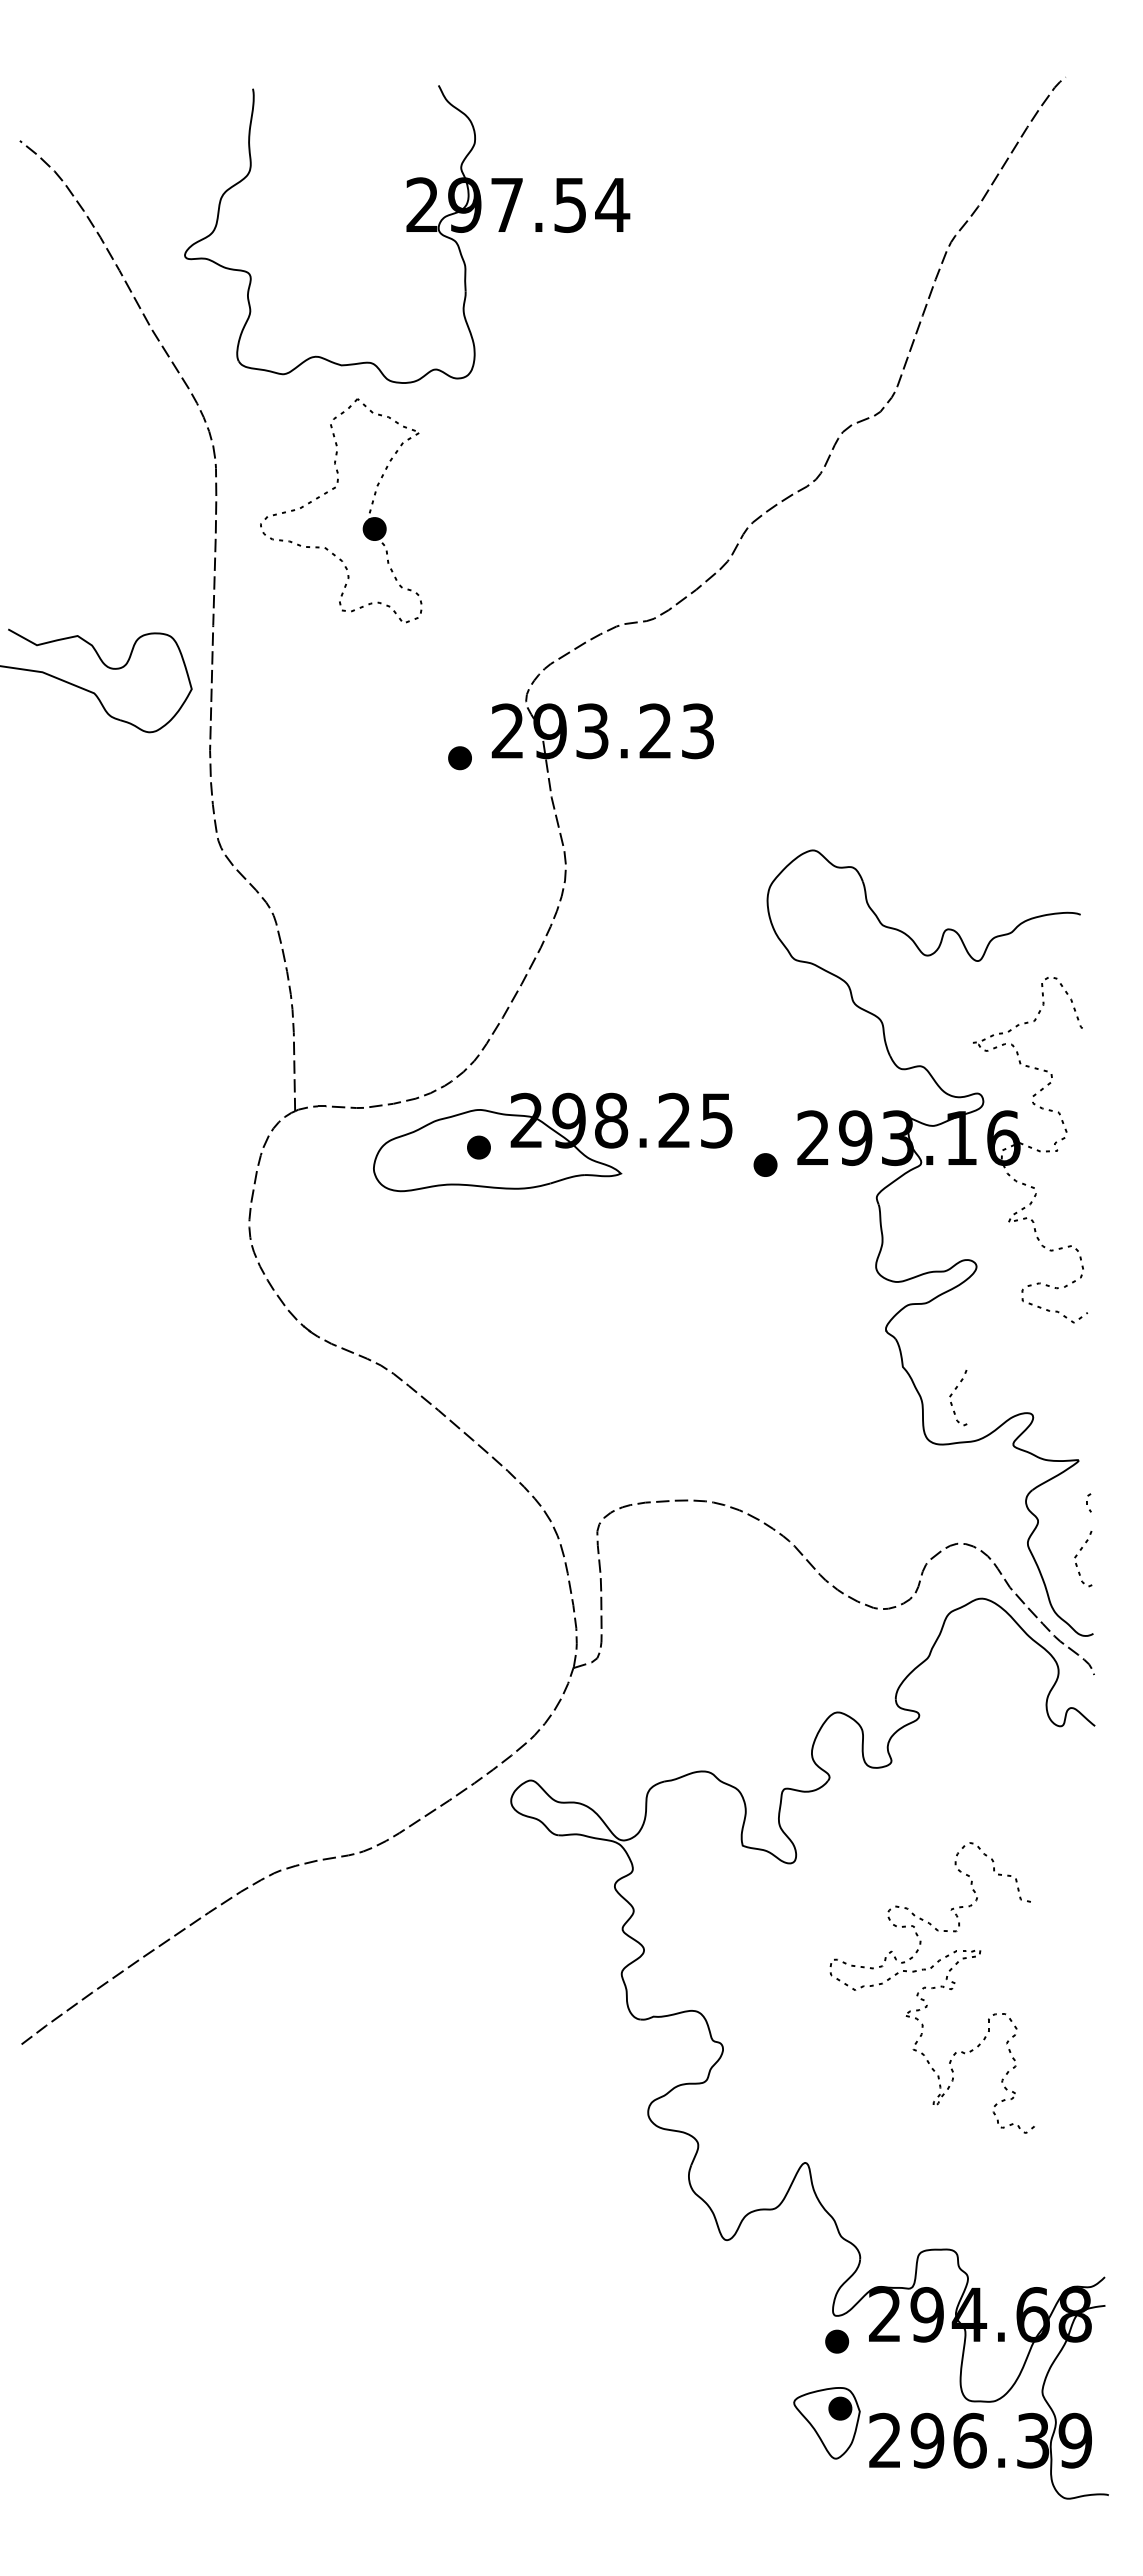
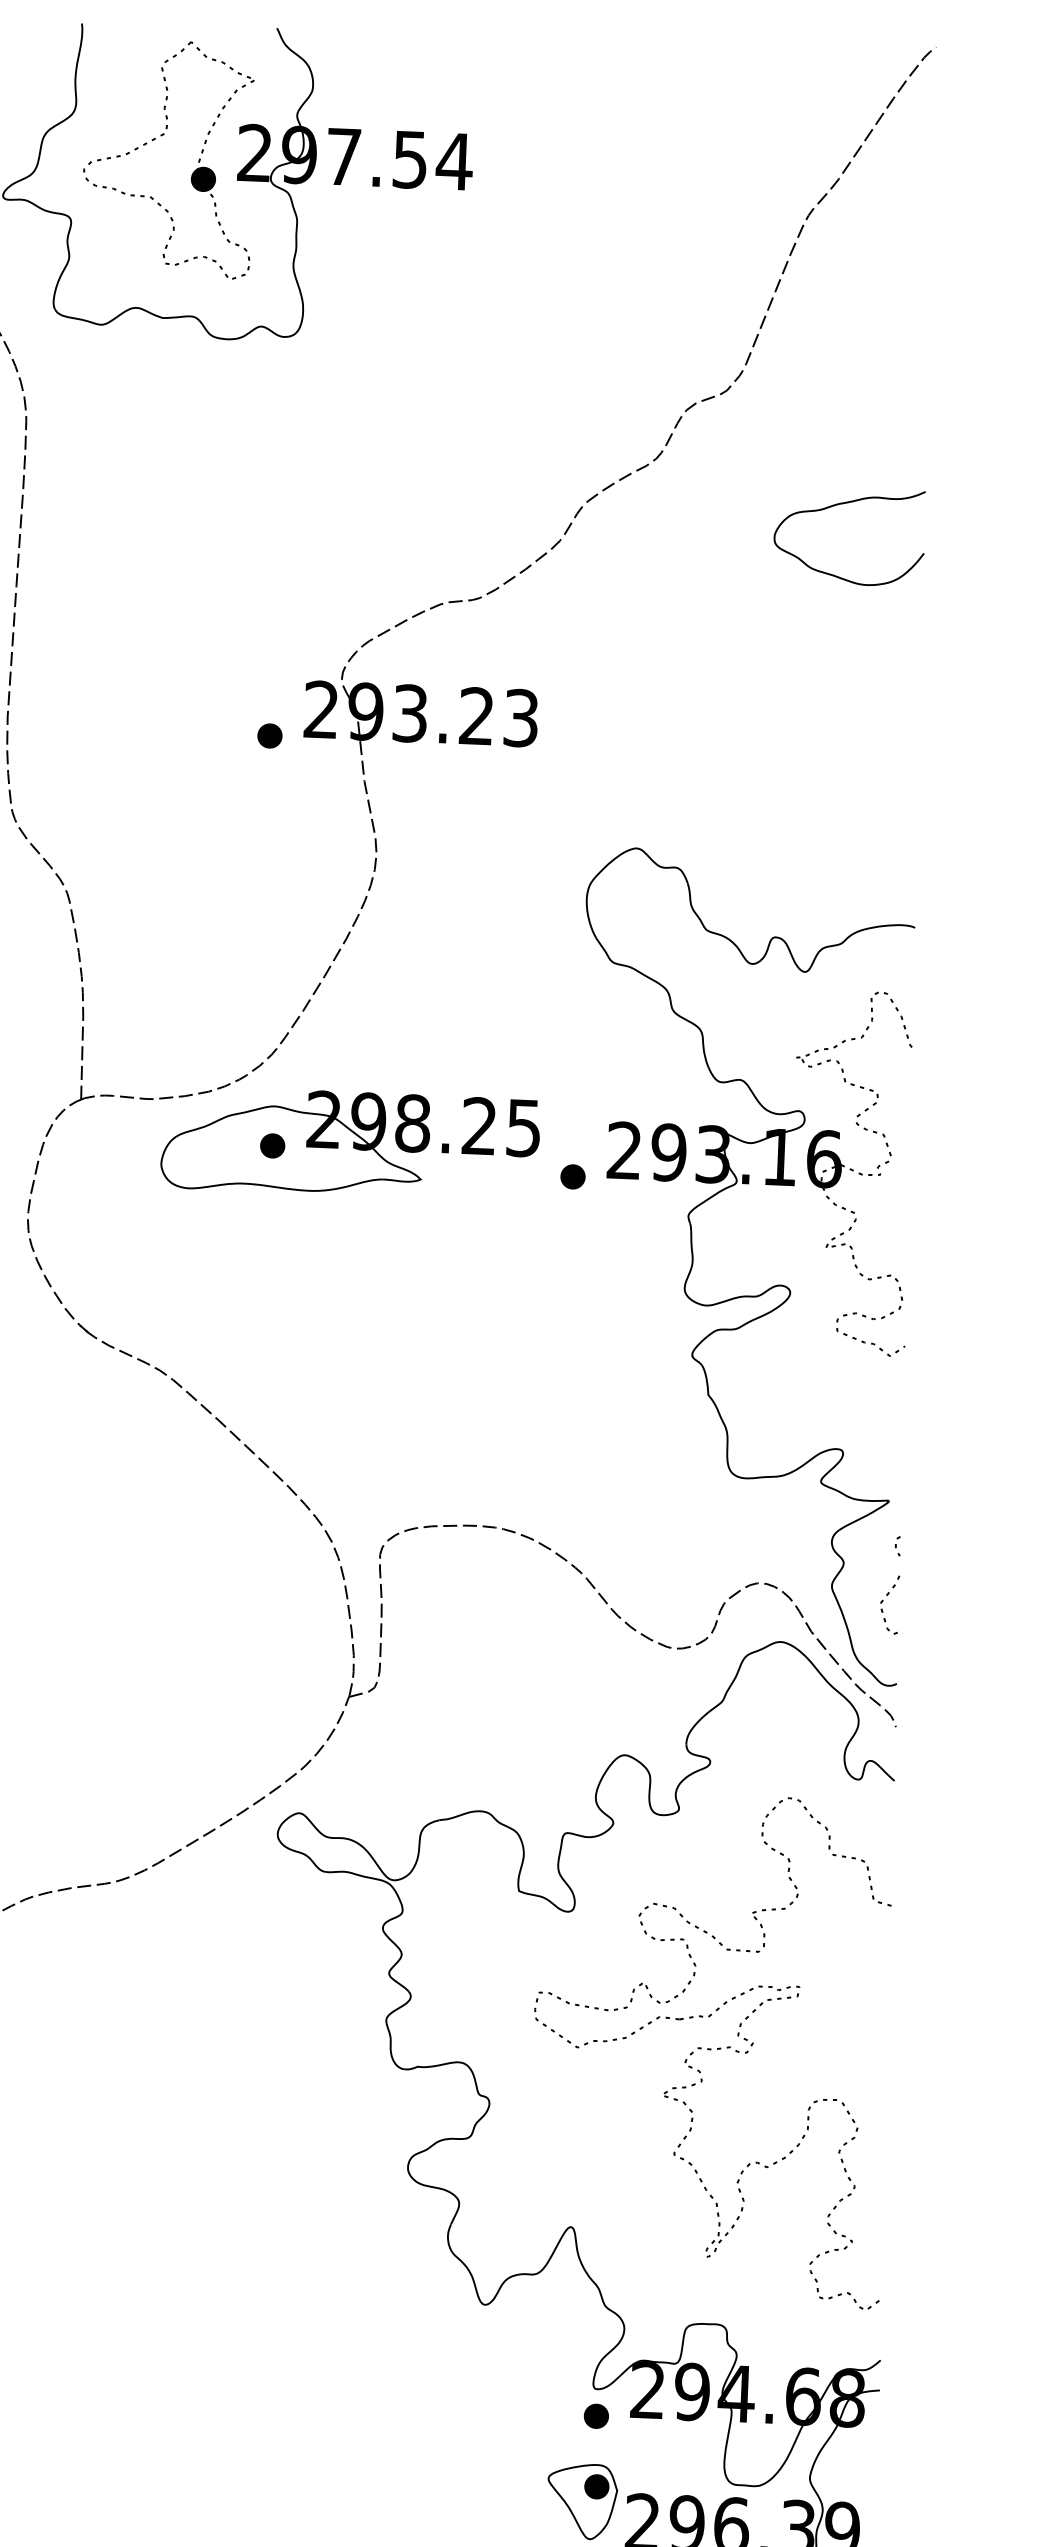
part: (327, 493) -> (155, 139), moved
curve: (995, 515) -> (843, 504), added
curve: (952, 1395) -> (759, 1427), removed
part: (931, 1987) -> (711, 2048), size x1.67

